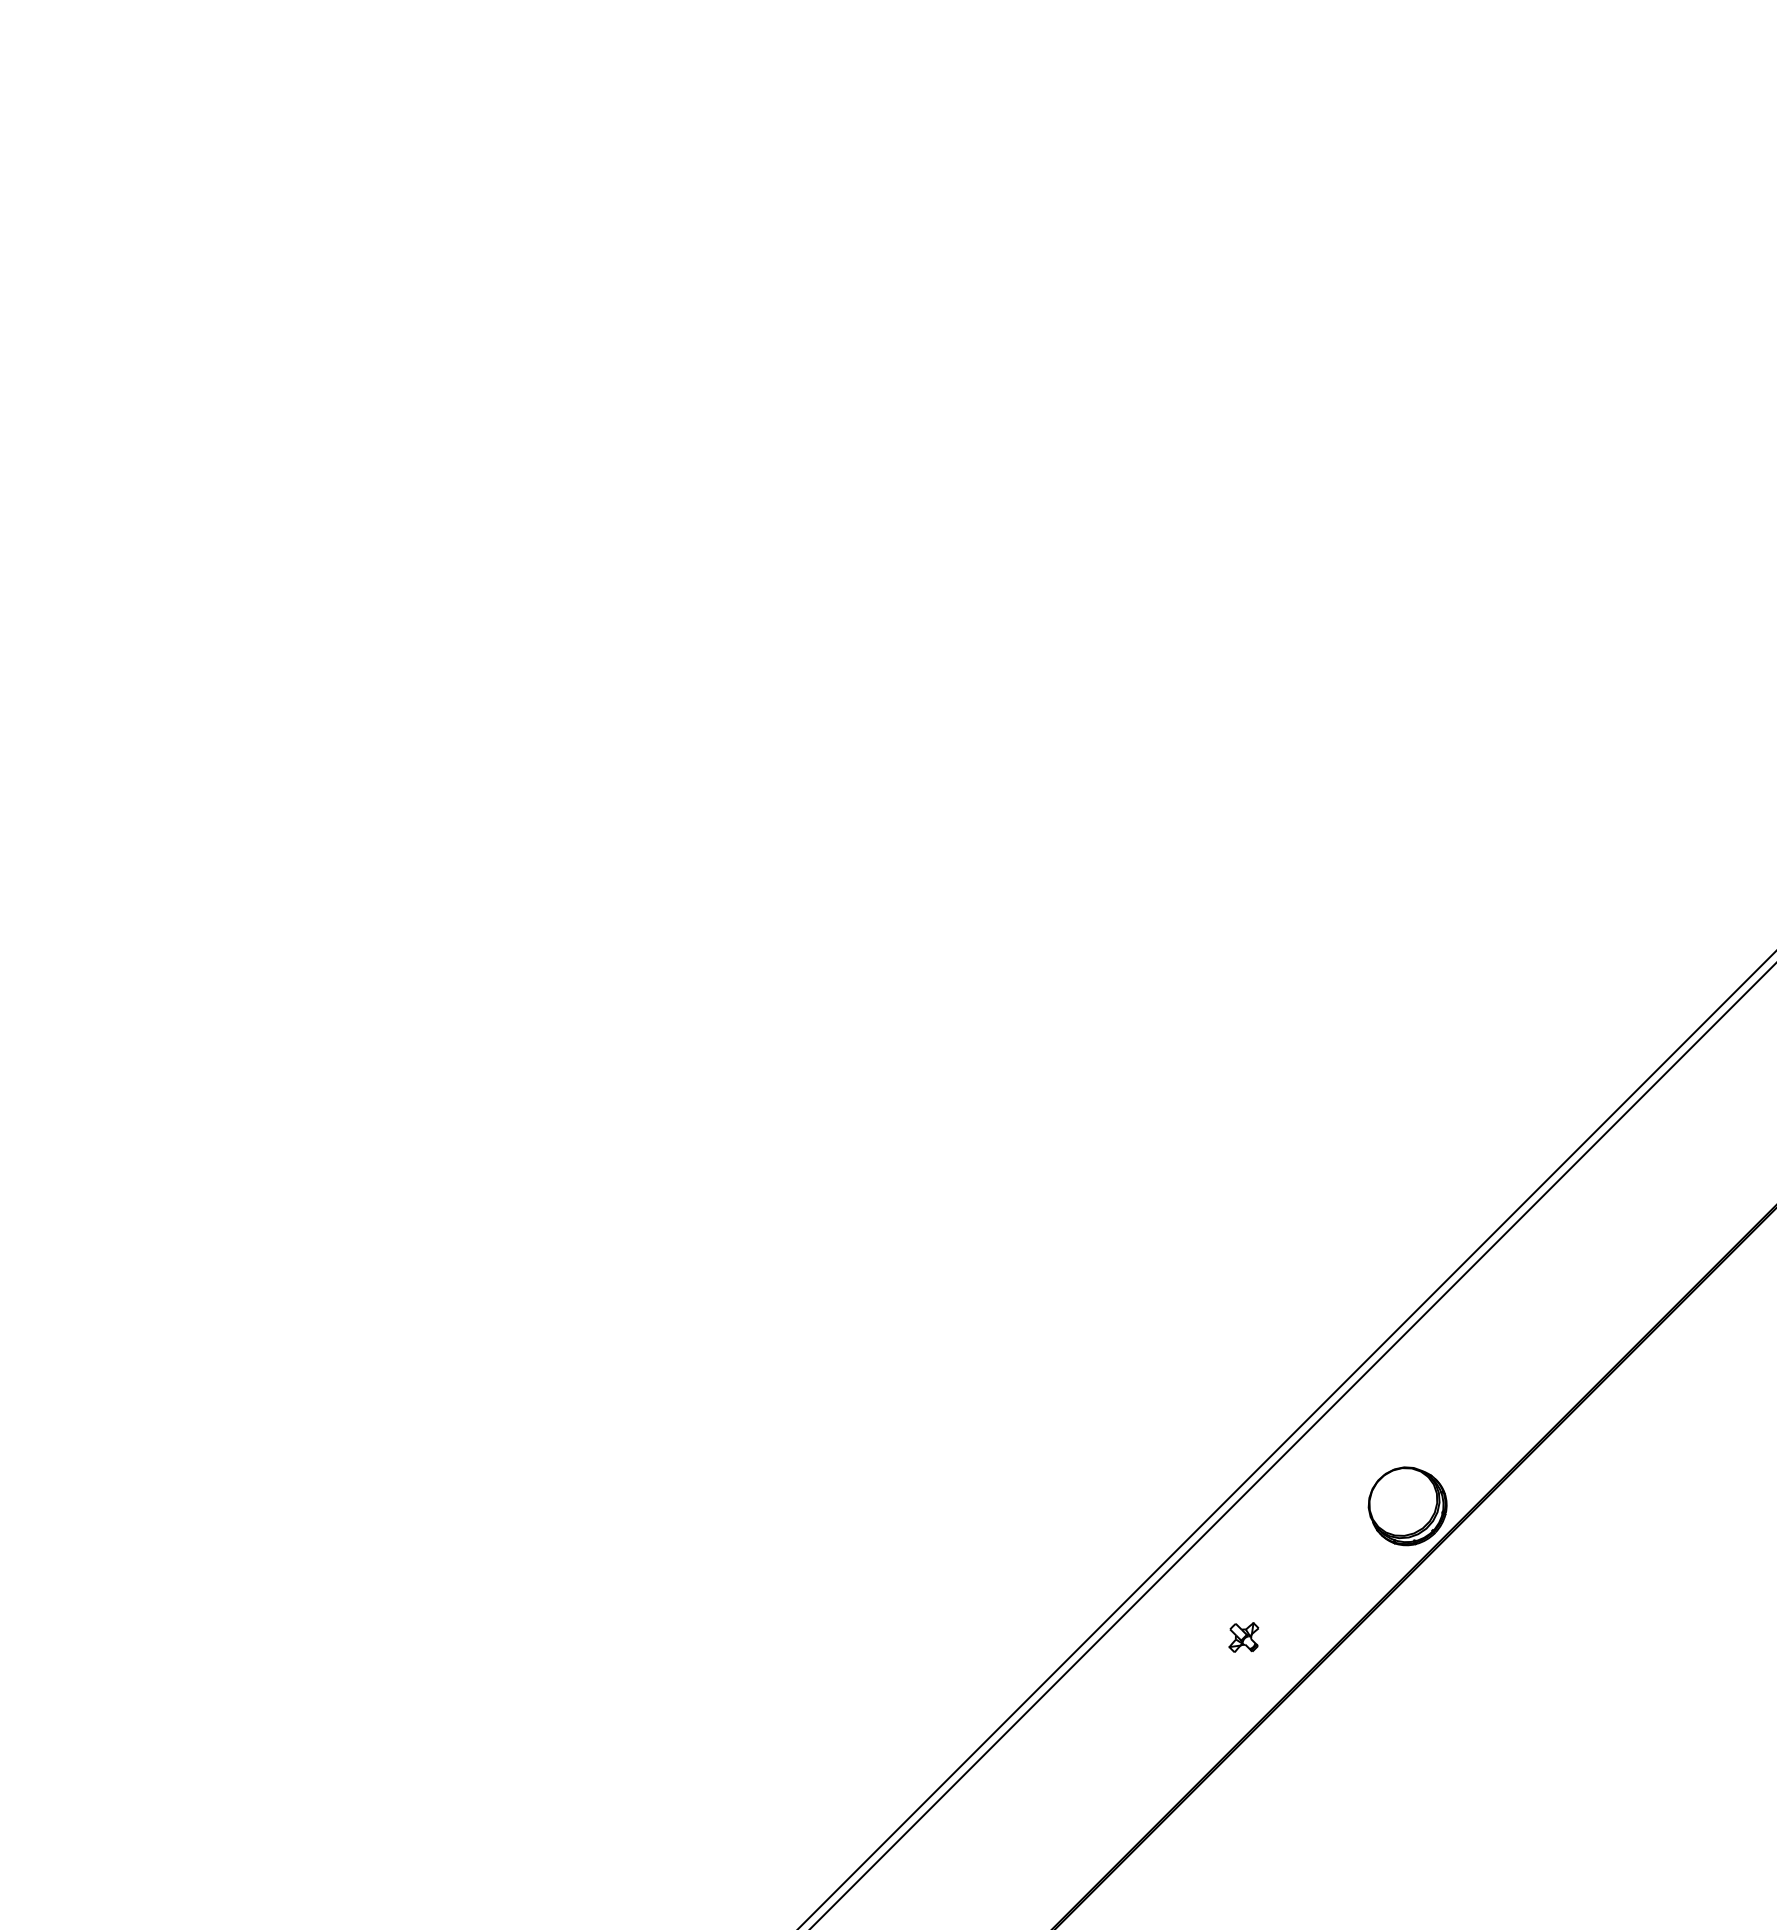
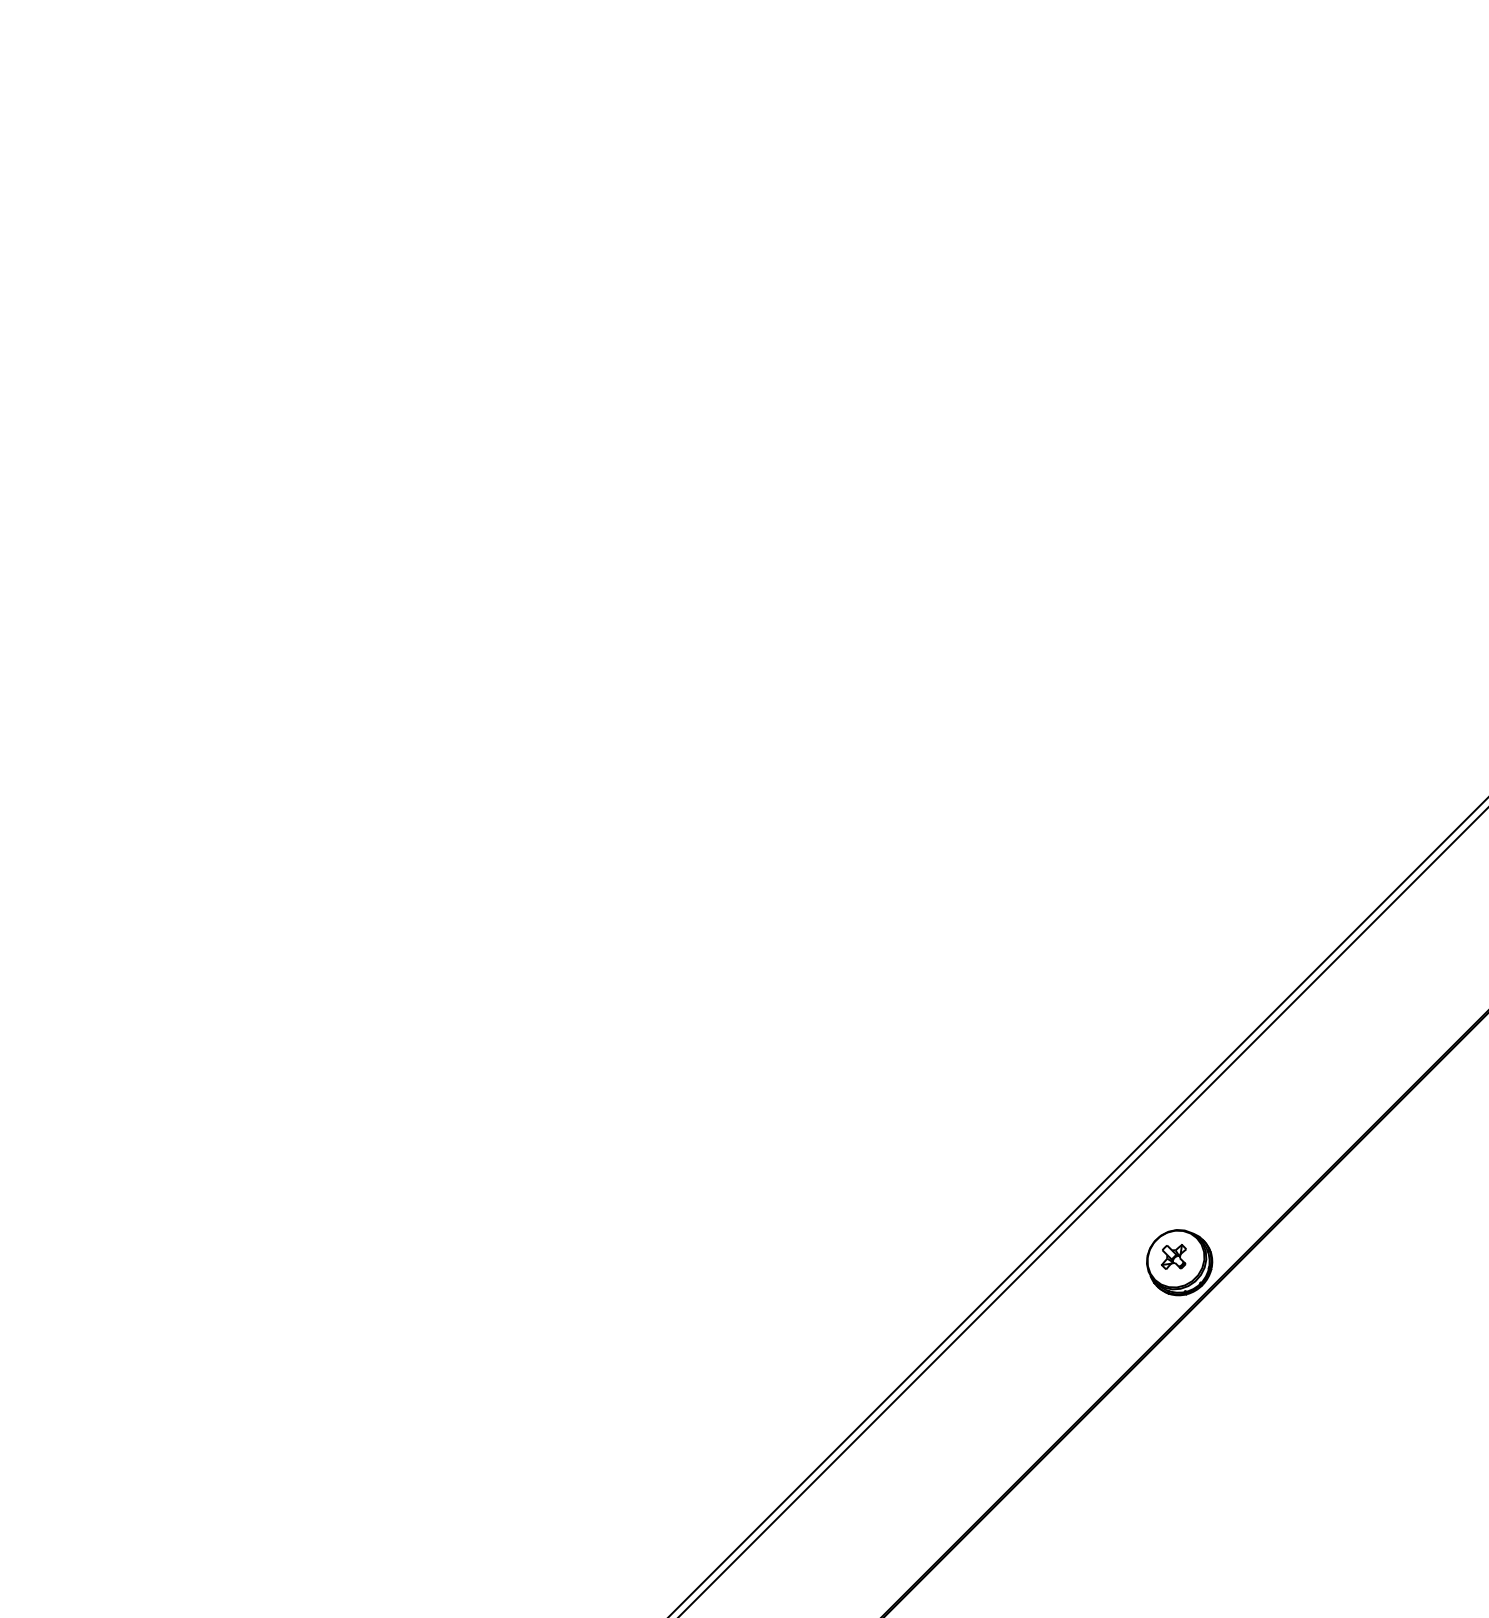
part: (1243, 1637) -> (1173, 1256), moved

